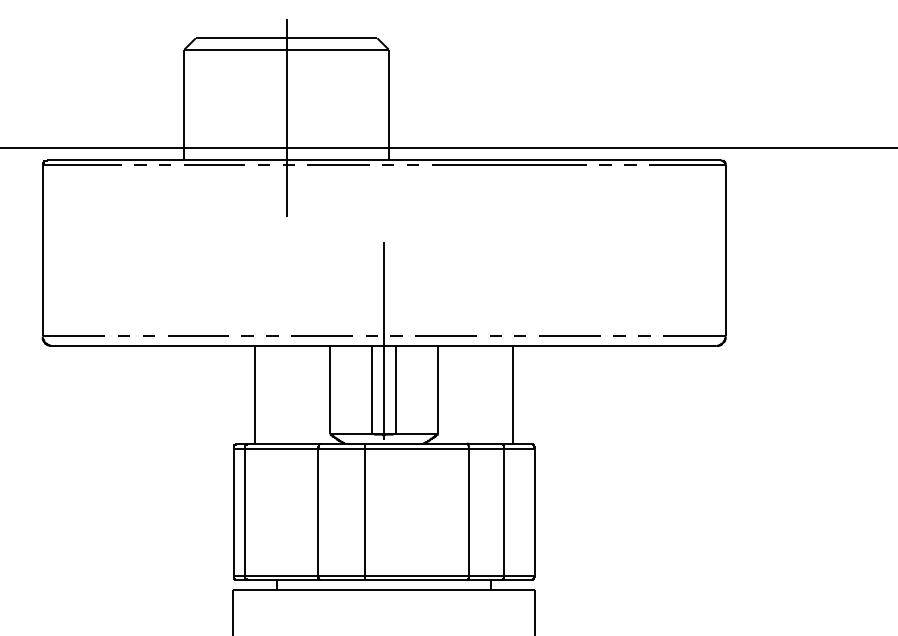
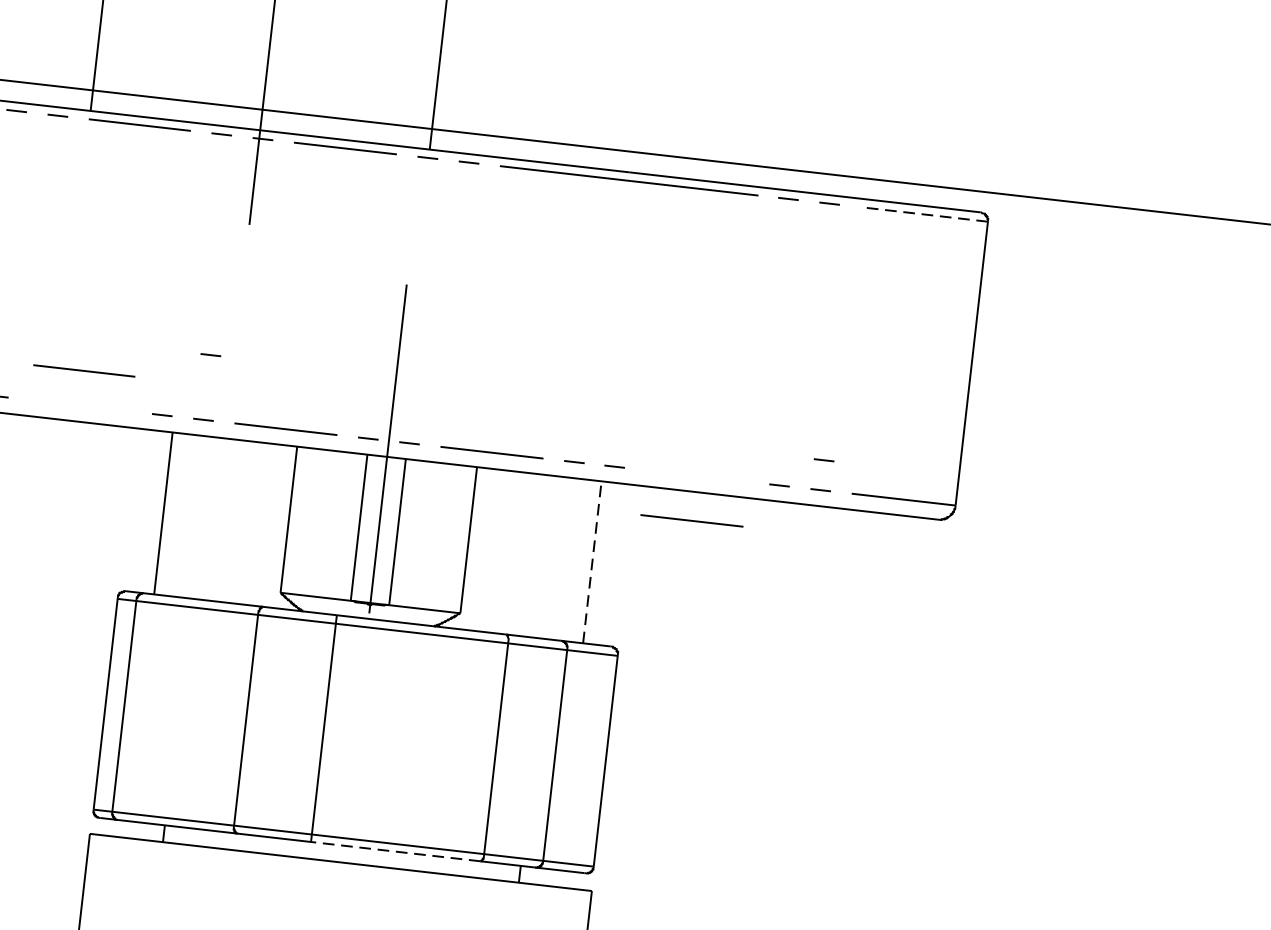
line: (686, 165) -> (922, 214), solid -> dashed
line: (272, 296) -> (211, 353), added
line: (644, 317) -> (824, 458), added
line: (198, 335) -> (84, 369), moved
line: (569, 335) -> (691, 519), moved
line: (513, 394) -> (592, 561), solid -> dashed
line: (415, 580) -> (394, 851), solid -> dashed

